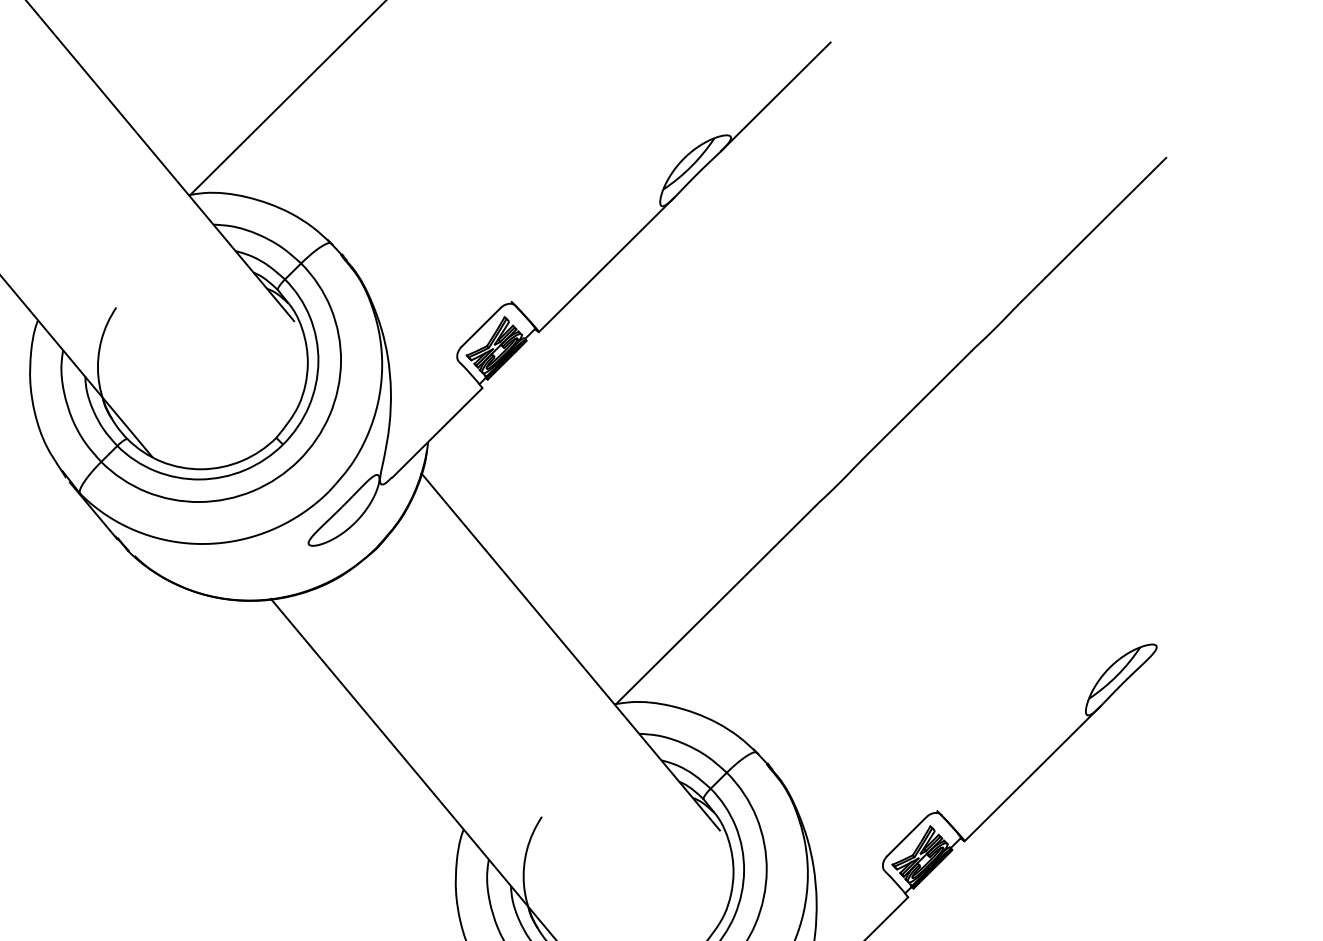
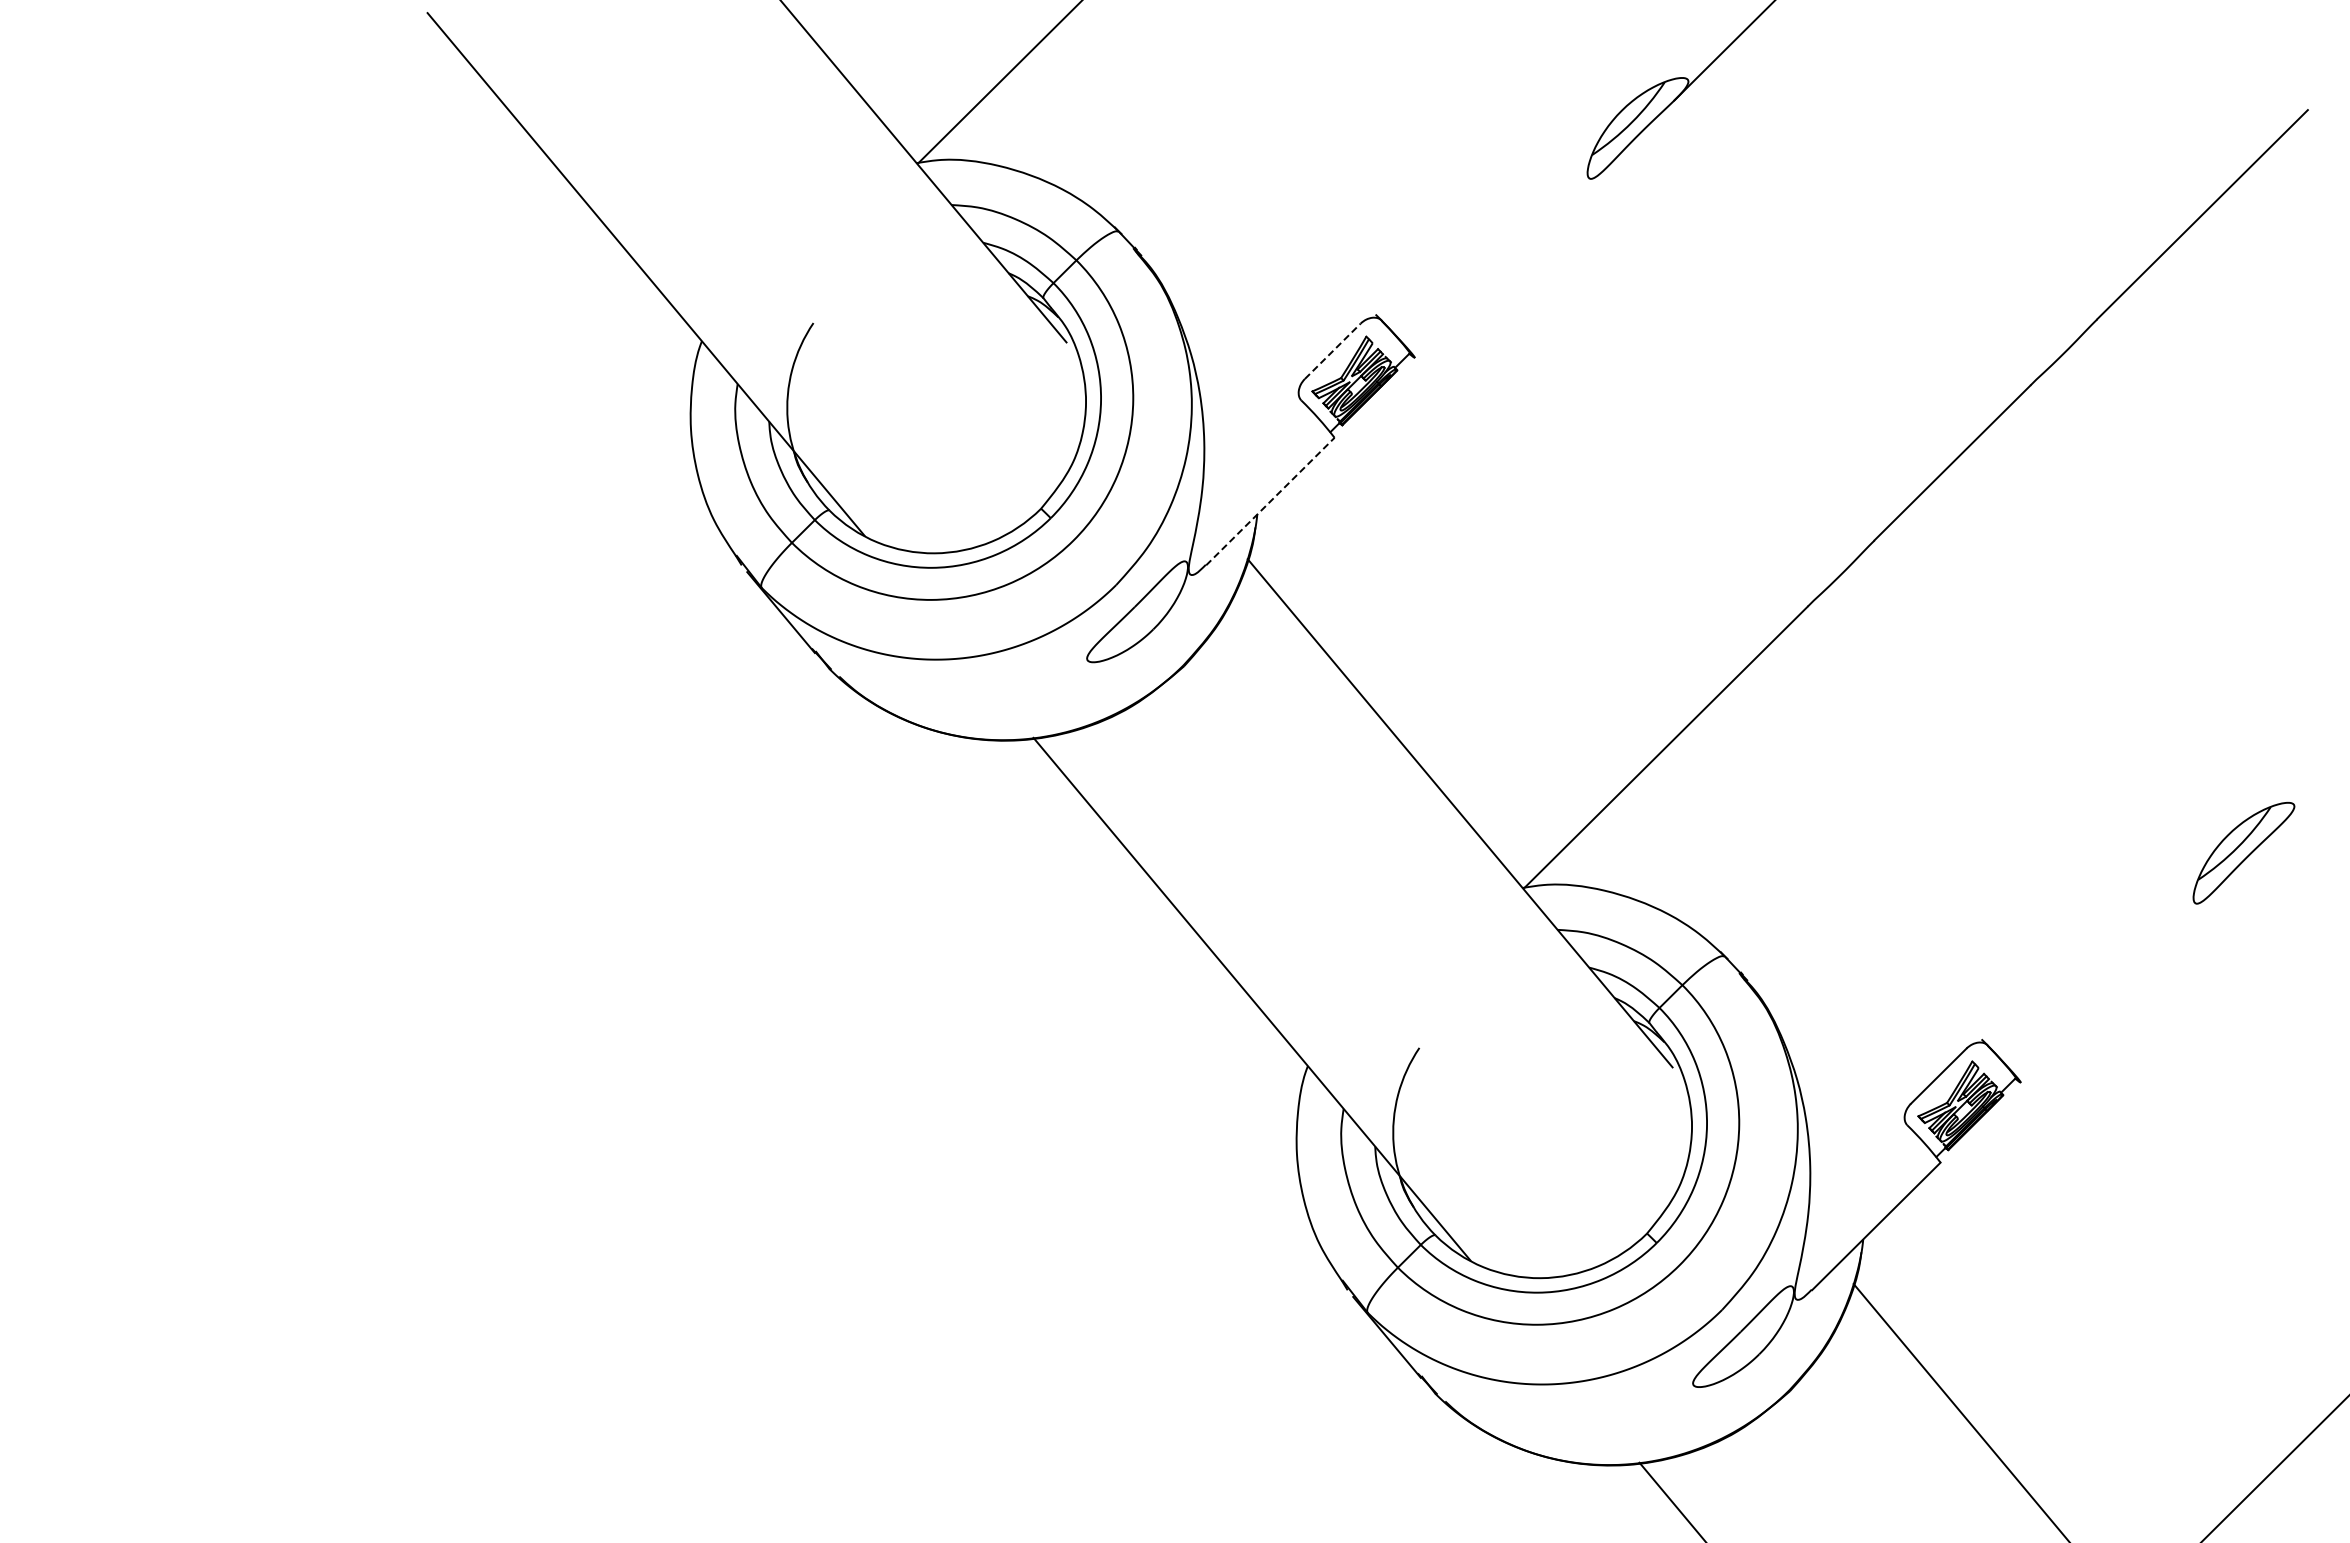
line: (606, 264) -> (1511, 261), removed
line: (481, 326) -> (1333, 350), solid -> dashed
line: (437, 432) -> (1270, 501), solid -> dashed
line: (1031, 773) -> (2116, 986), removed

